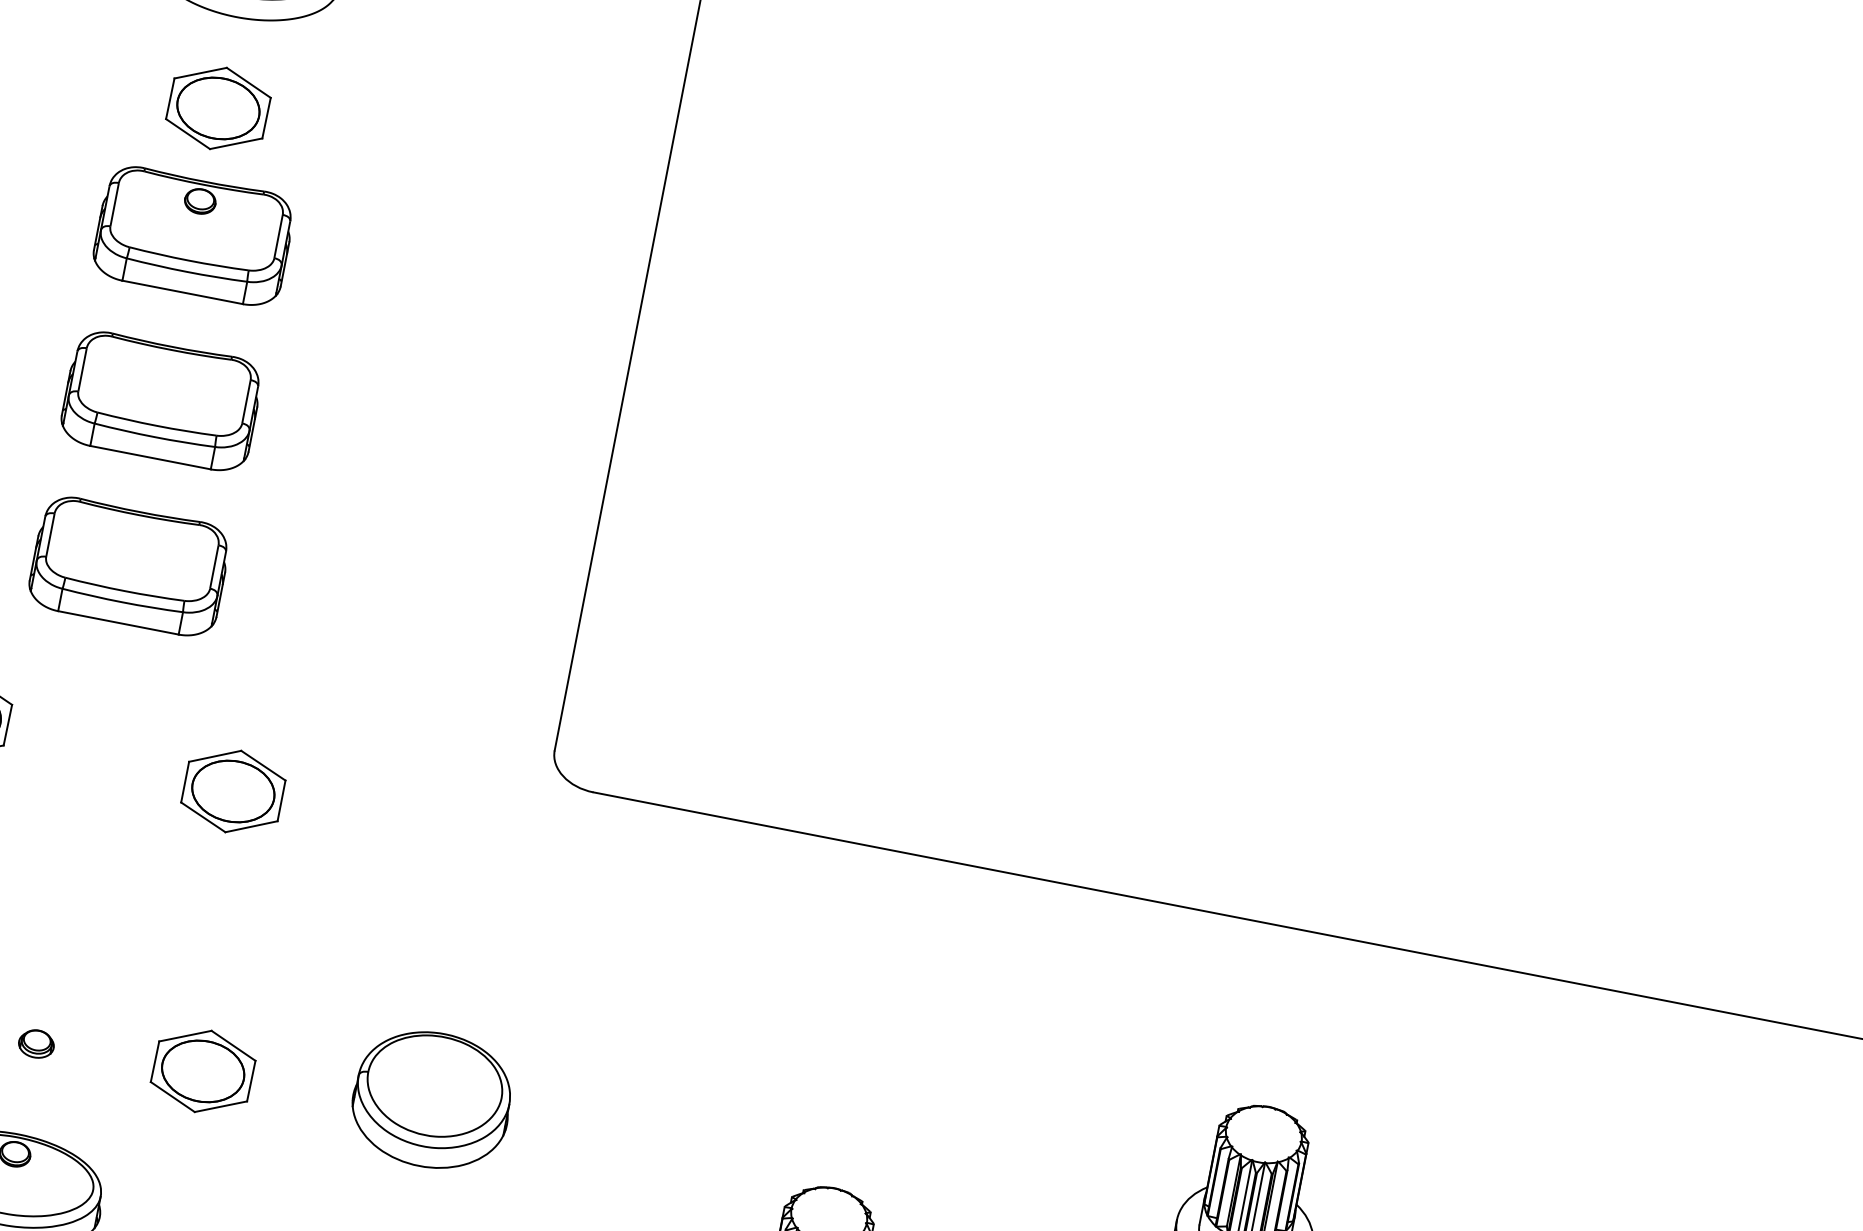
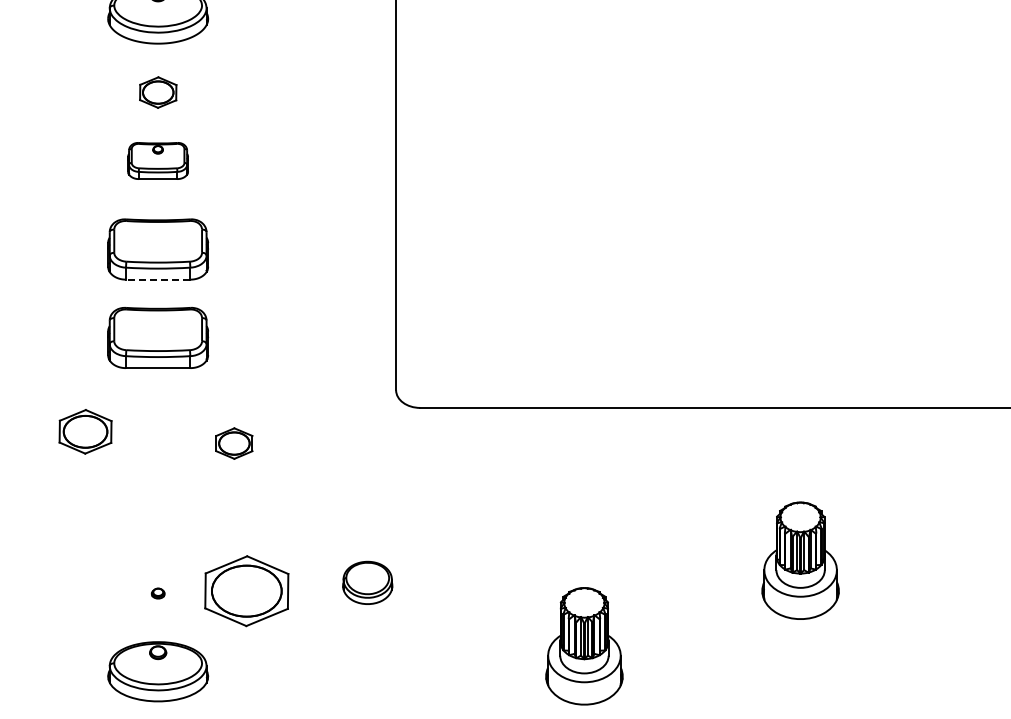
part: (219, 108) -> (158, 92), size x0.7
part: (192, 234) -> (157, 160), size x0.6
line: (149, 457) -> (157, 279), solid -> dashed
part: (233, 791) -> (234, 443), size x0.7
part: (37, 1043) -> (158, 593), size x0.7
part: (202, 1070) -> (246, 590), size x1.6
part: (431, 1099) -> (367, 582), size x0.6

